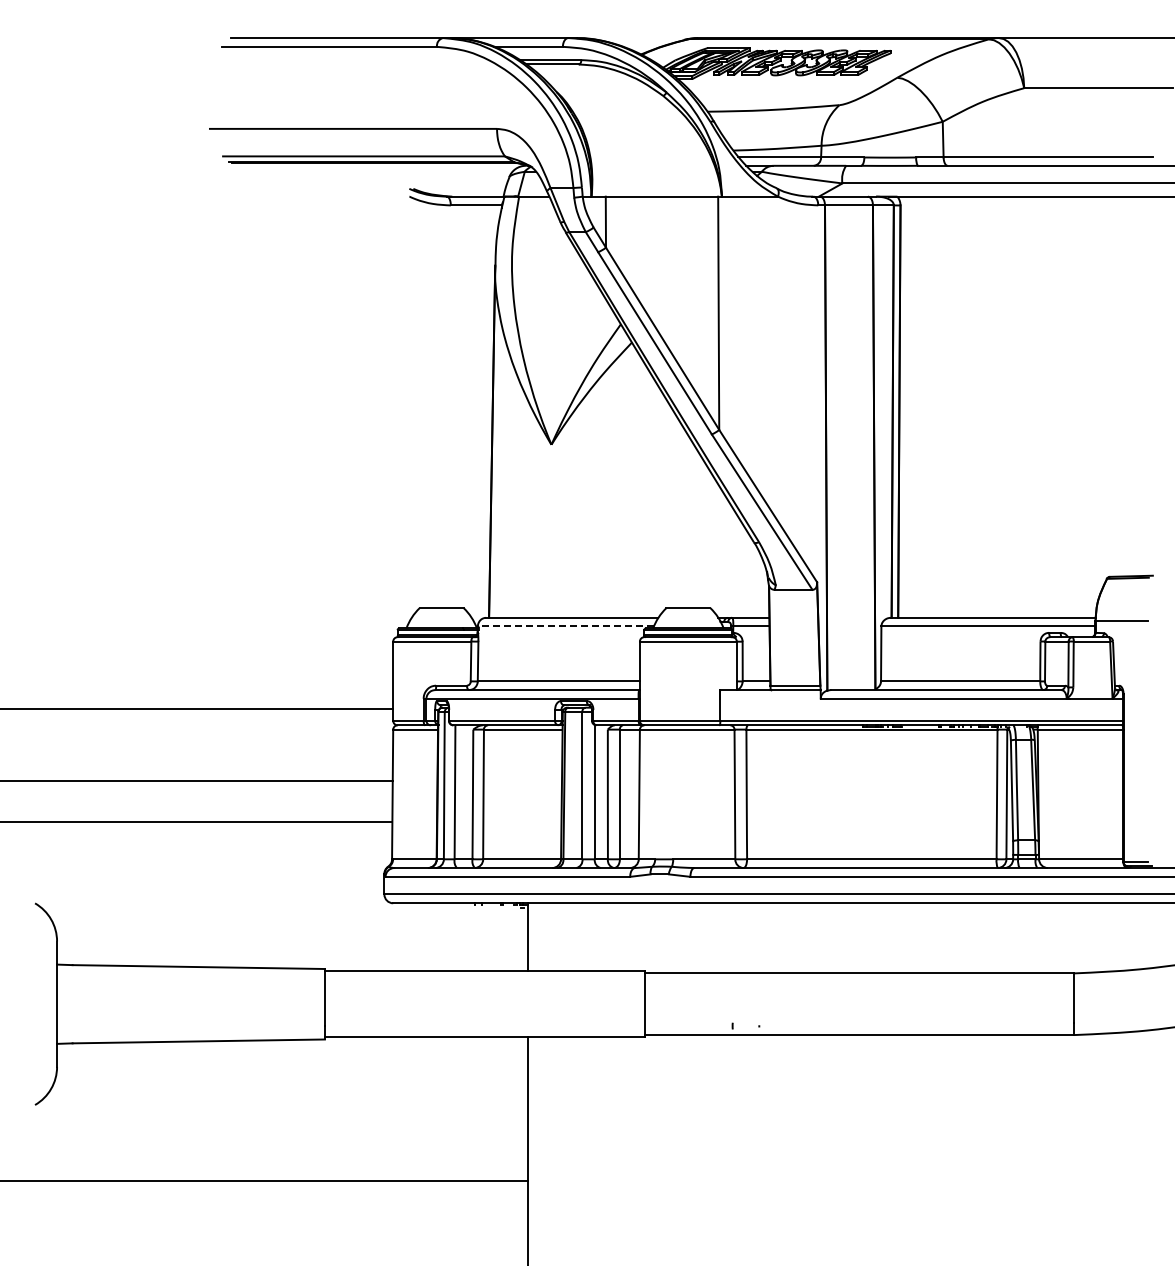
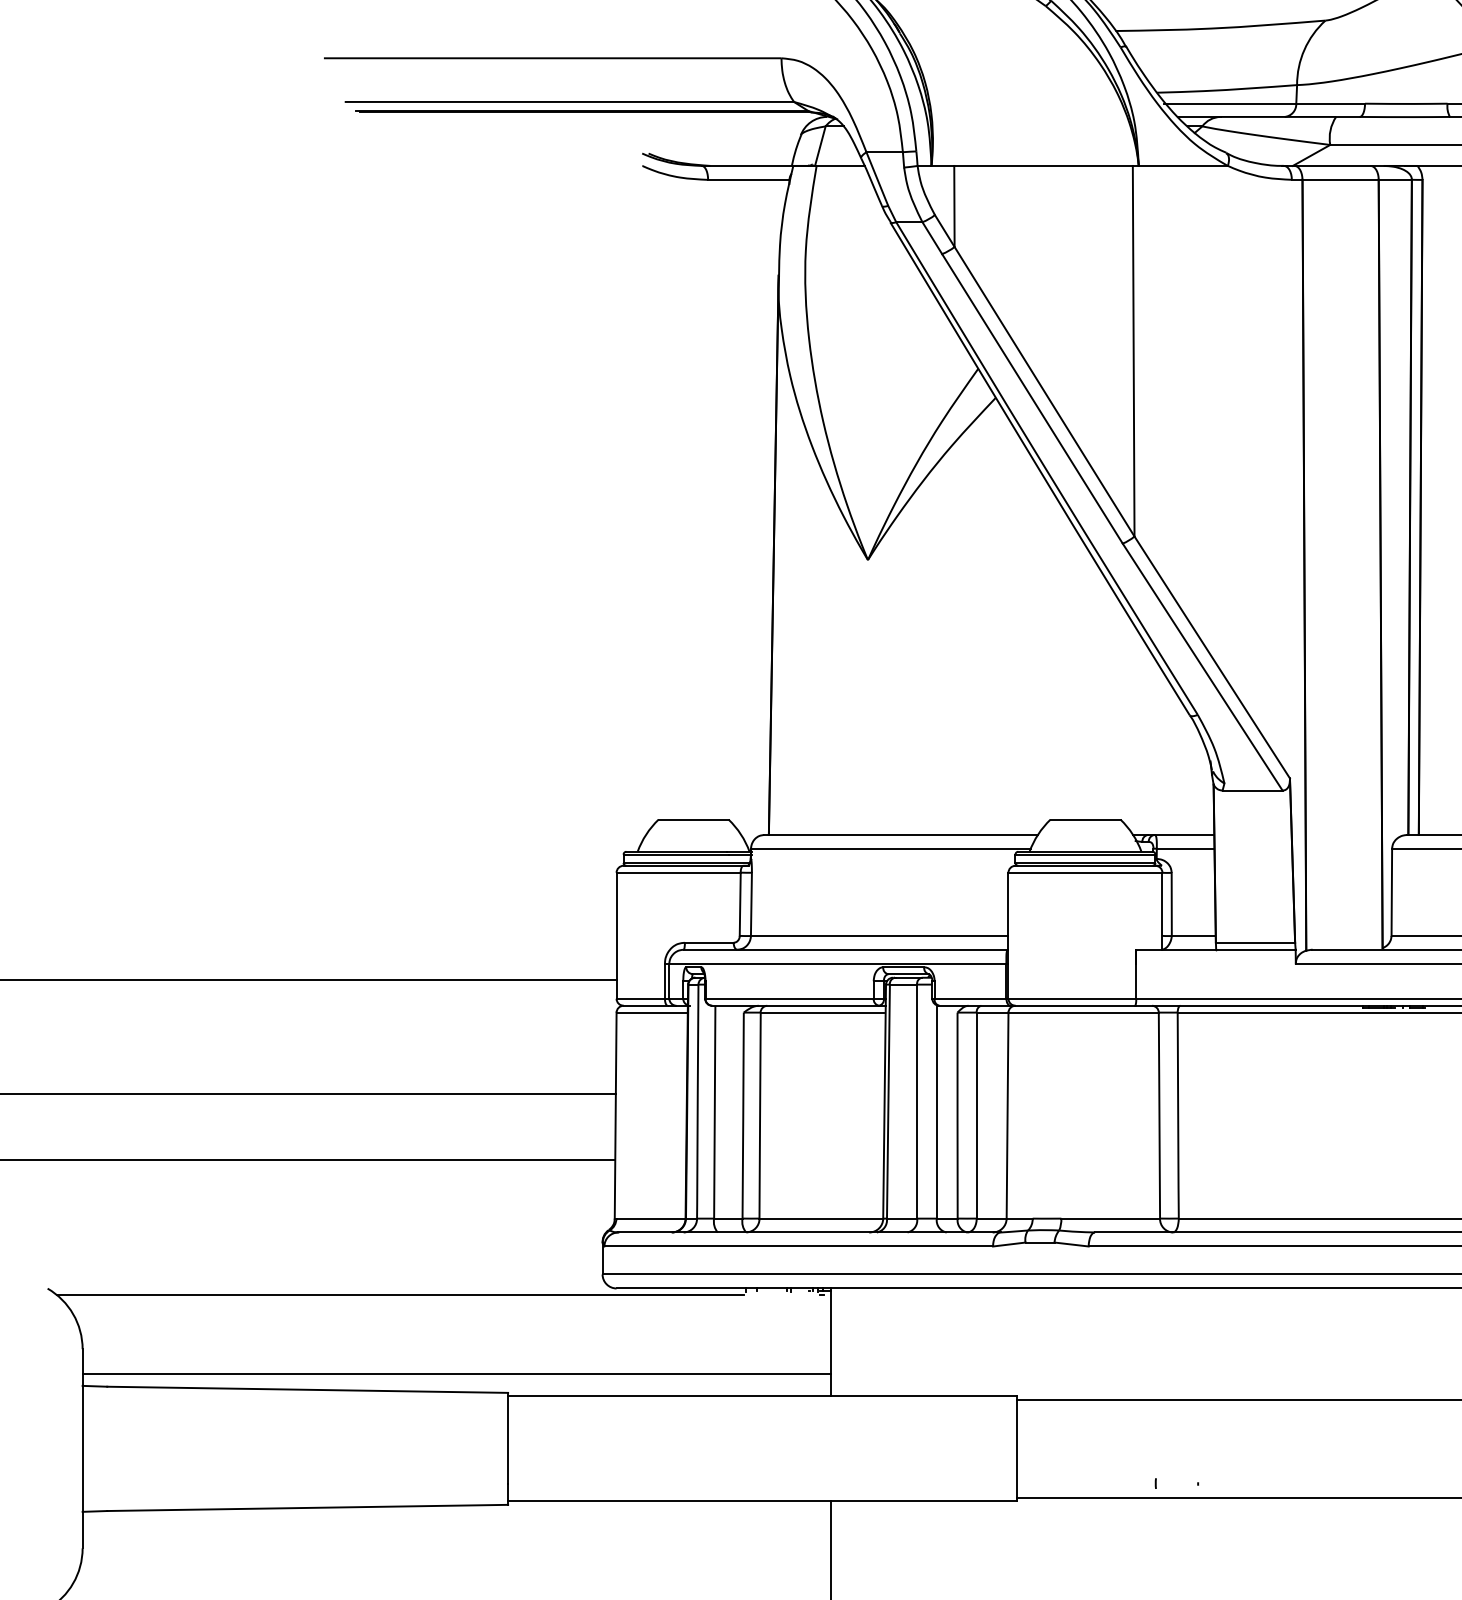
line: (565, 626) -> (890, 848), dashed -> solid
line: (257, 907) -> (400, 1295), added
line: (292, 957) -> (456, 1374), added

